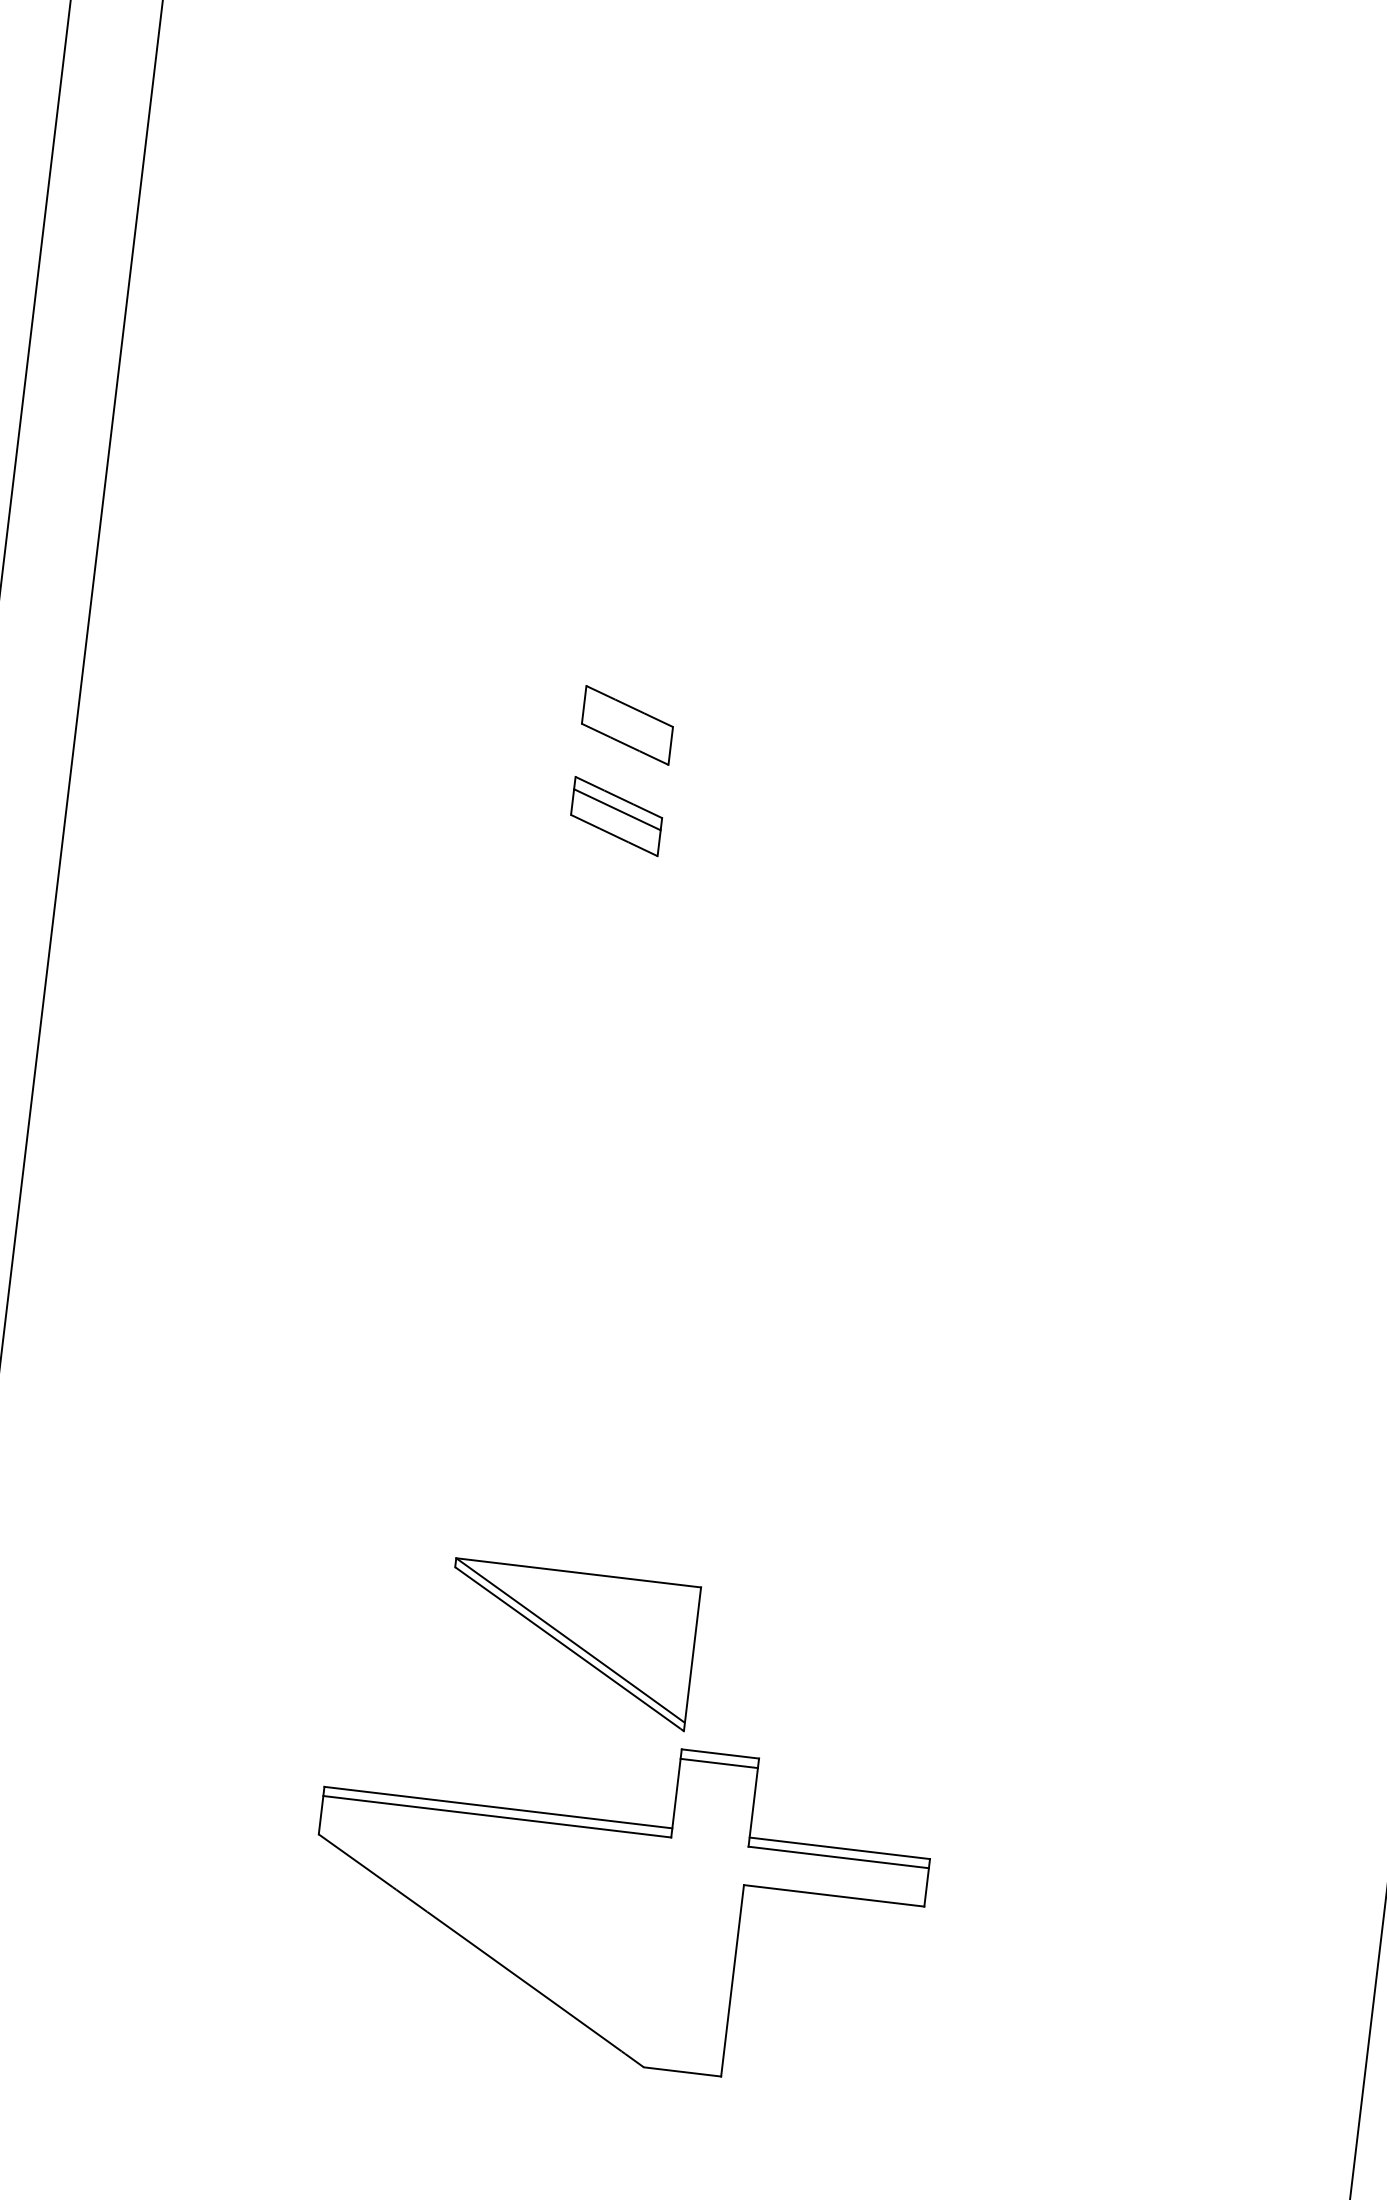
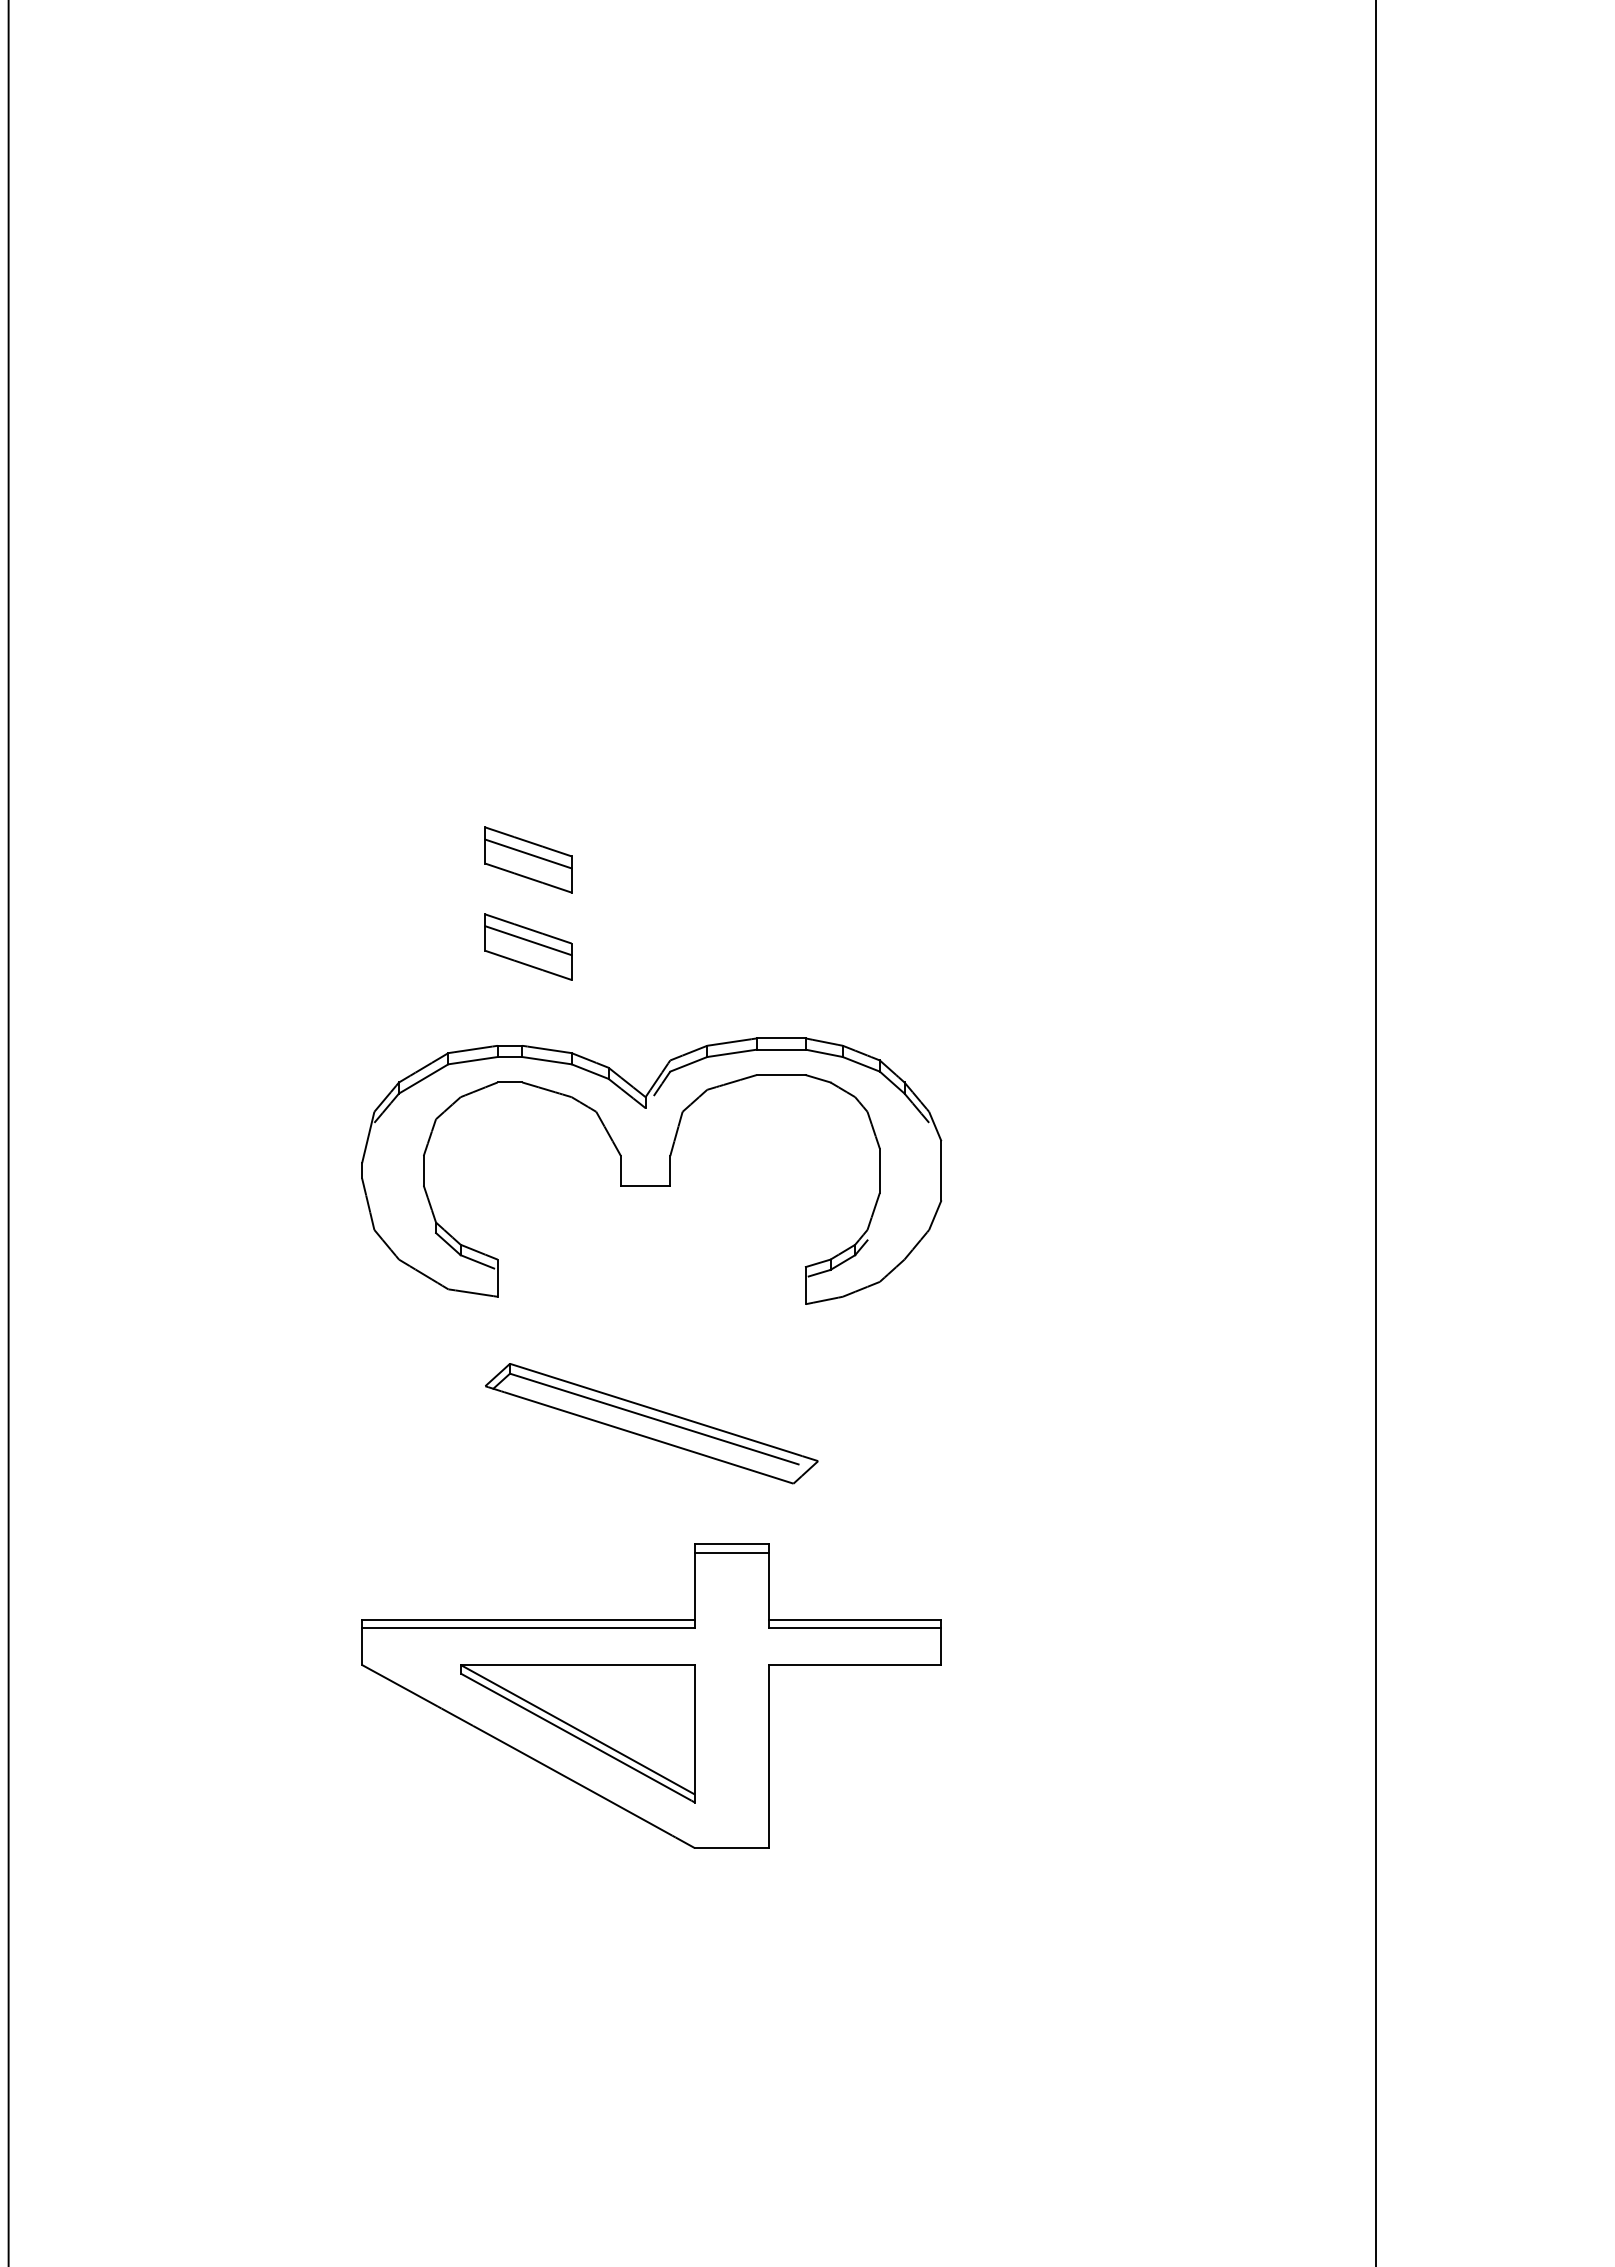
line: (628, 718) -> (528, 853), added
part: (717, 1065) -> (651, 1170), added
part: (685, 1329) -> (651, 1423), added
part: (617, 1902) -> (651, 1695), moved

